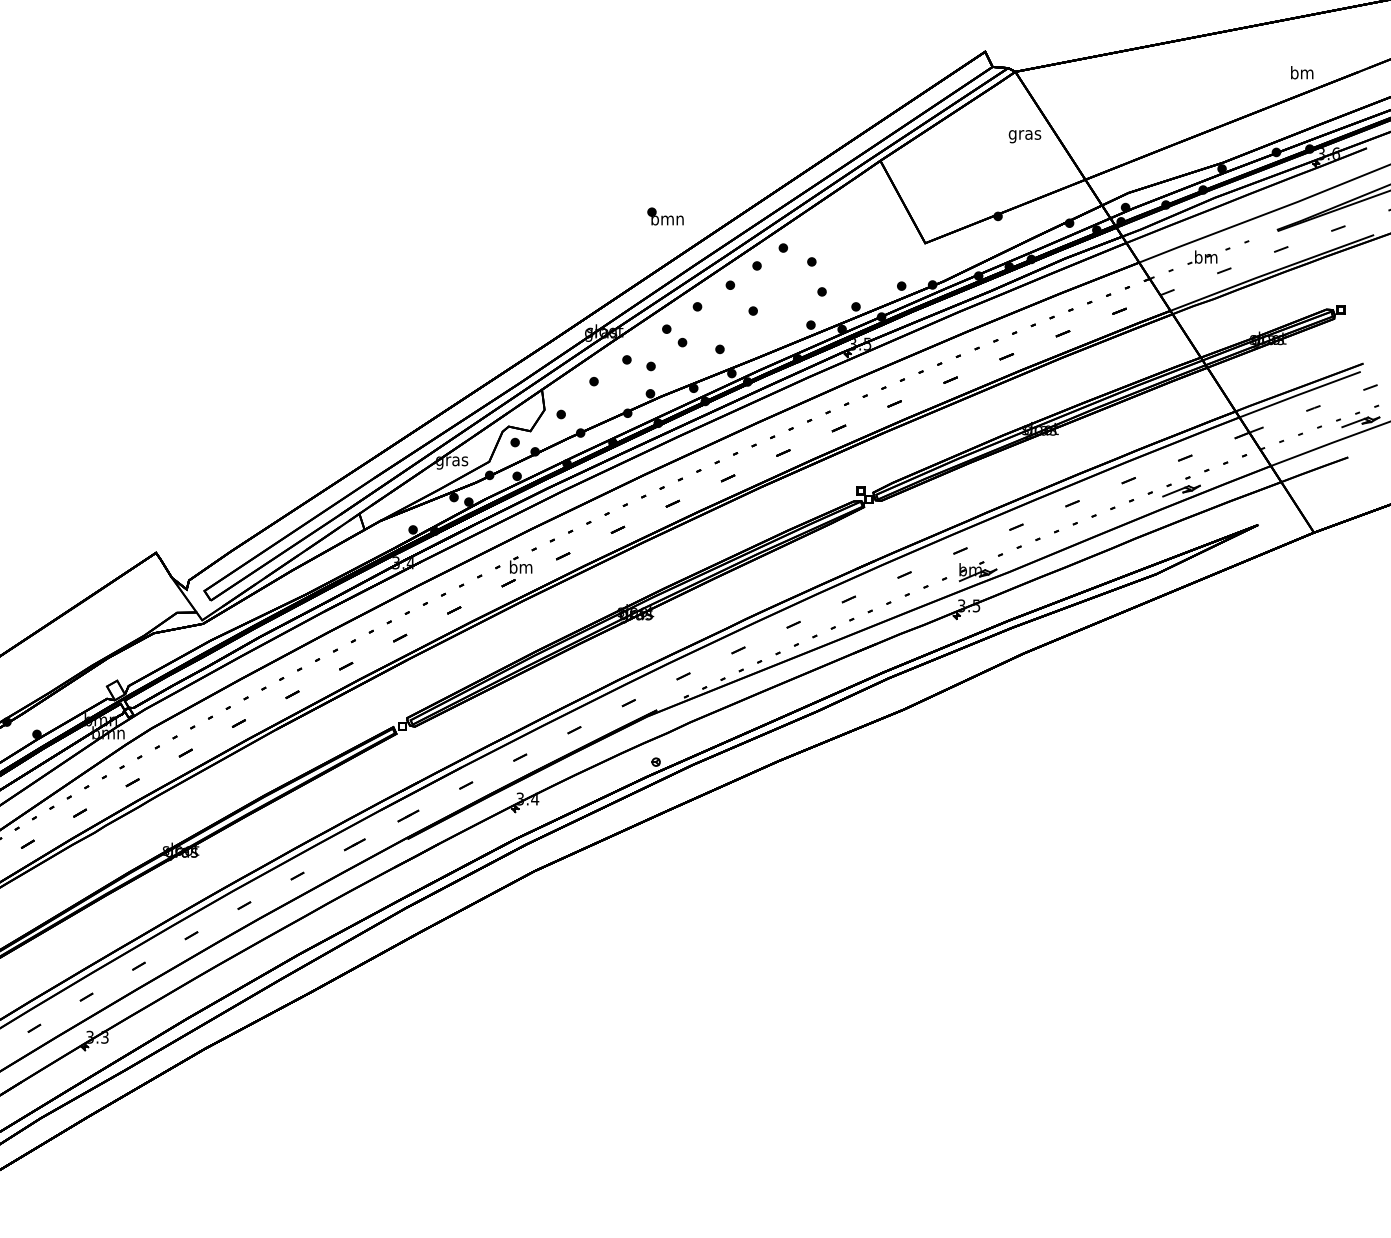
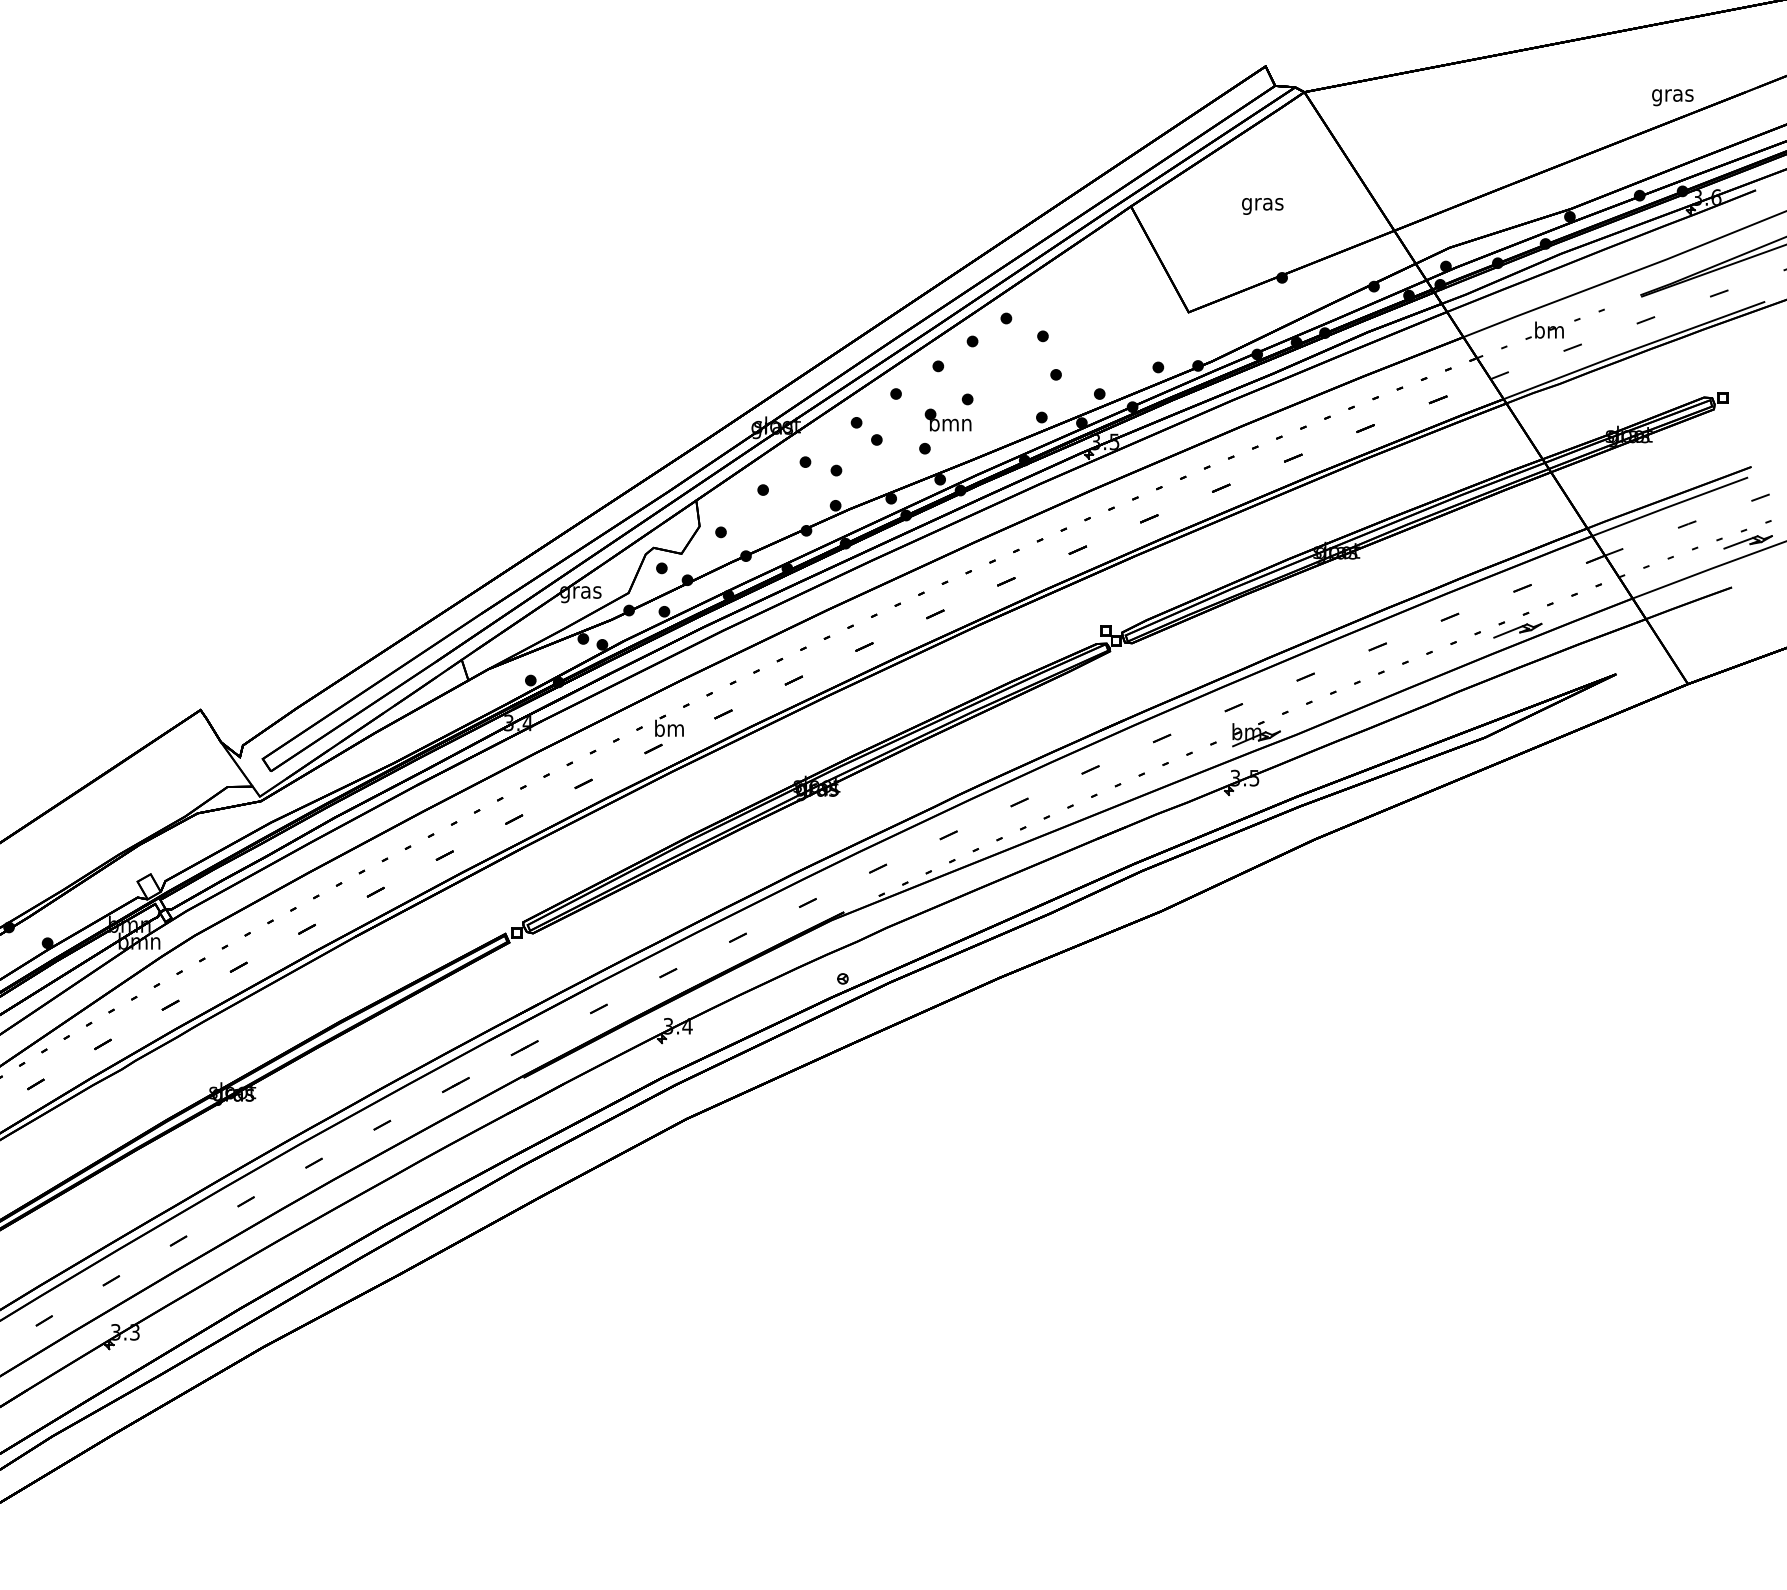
text: (1301, 74) -> (1672, 95), bm -> gras
text: (1024, 136) -> (1262, 206), moved
part: (665, 216) -> (947, 419), moved

